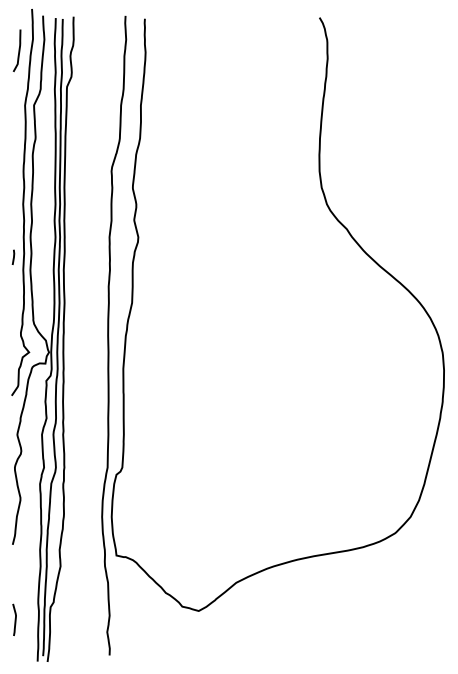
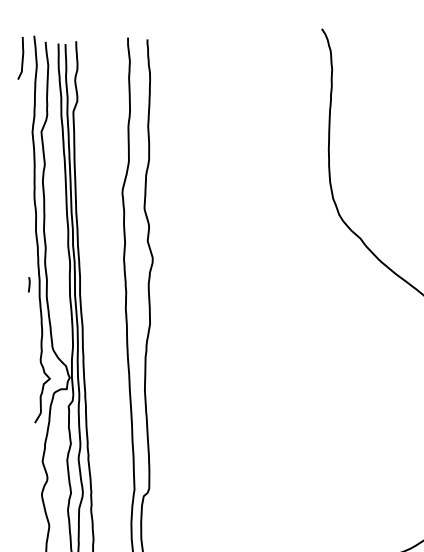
curve: (18, 50) -> (21, 57), moved

